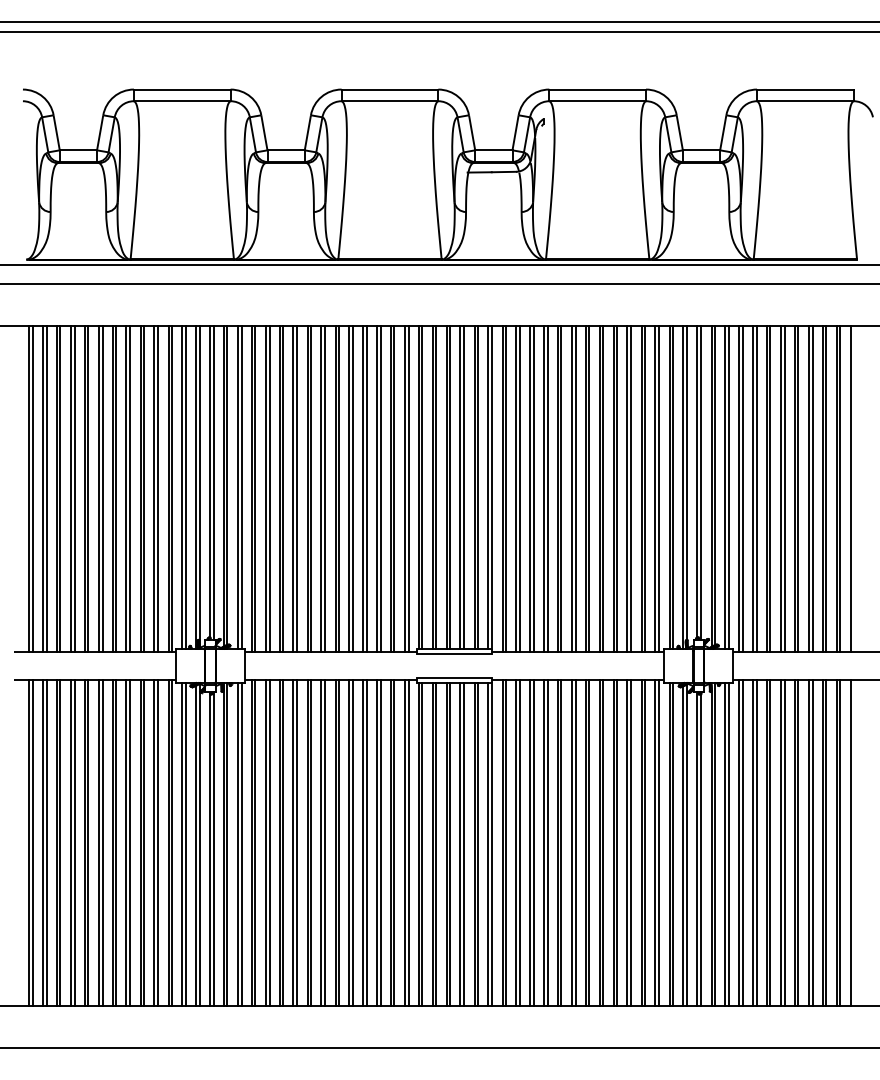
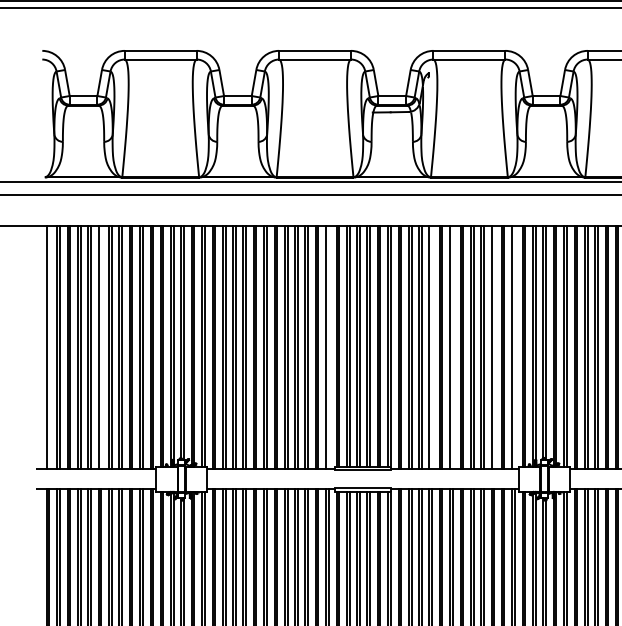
line: (32, 488) -> (49, 347), removed
line: (102, 488) -> (101, 347), removed
line: (408, 488) -> (328, 347), removed
line: (547, 488) -> (432, 347), removed
line: (575, 488) -> (452, 347), removed
line: (631, 488) -> (494, 347), removed
line: (659, 488) -> (515, 347), removed

